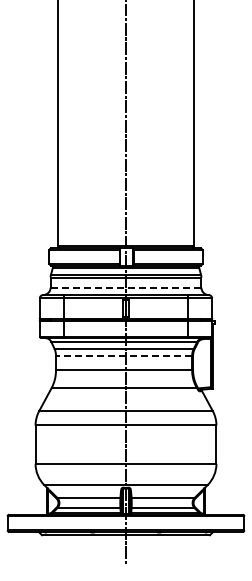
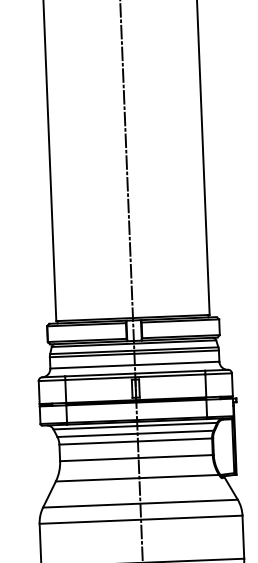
line: (126, 287) -> (135, 365), dashed -> solid
line: (123, 355) -> (135, 441), dashed -> solid

